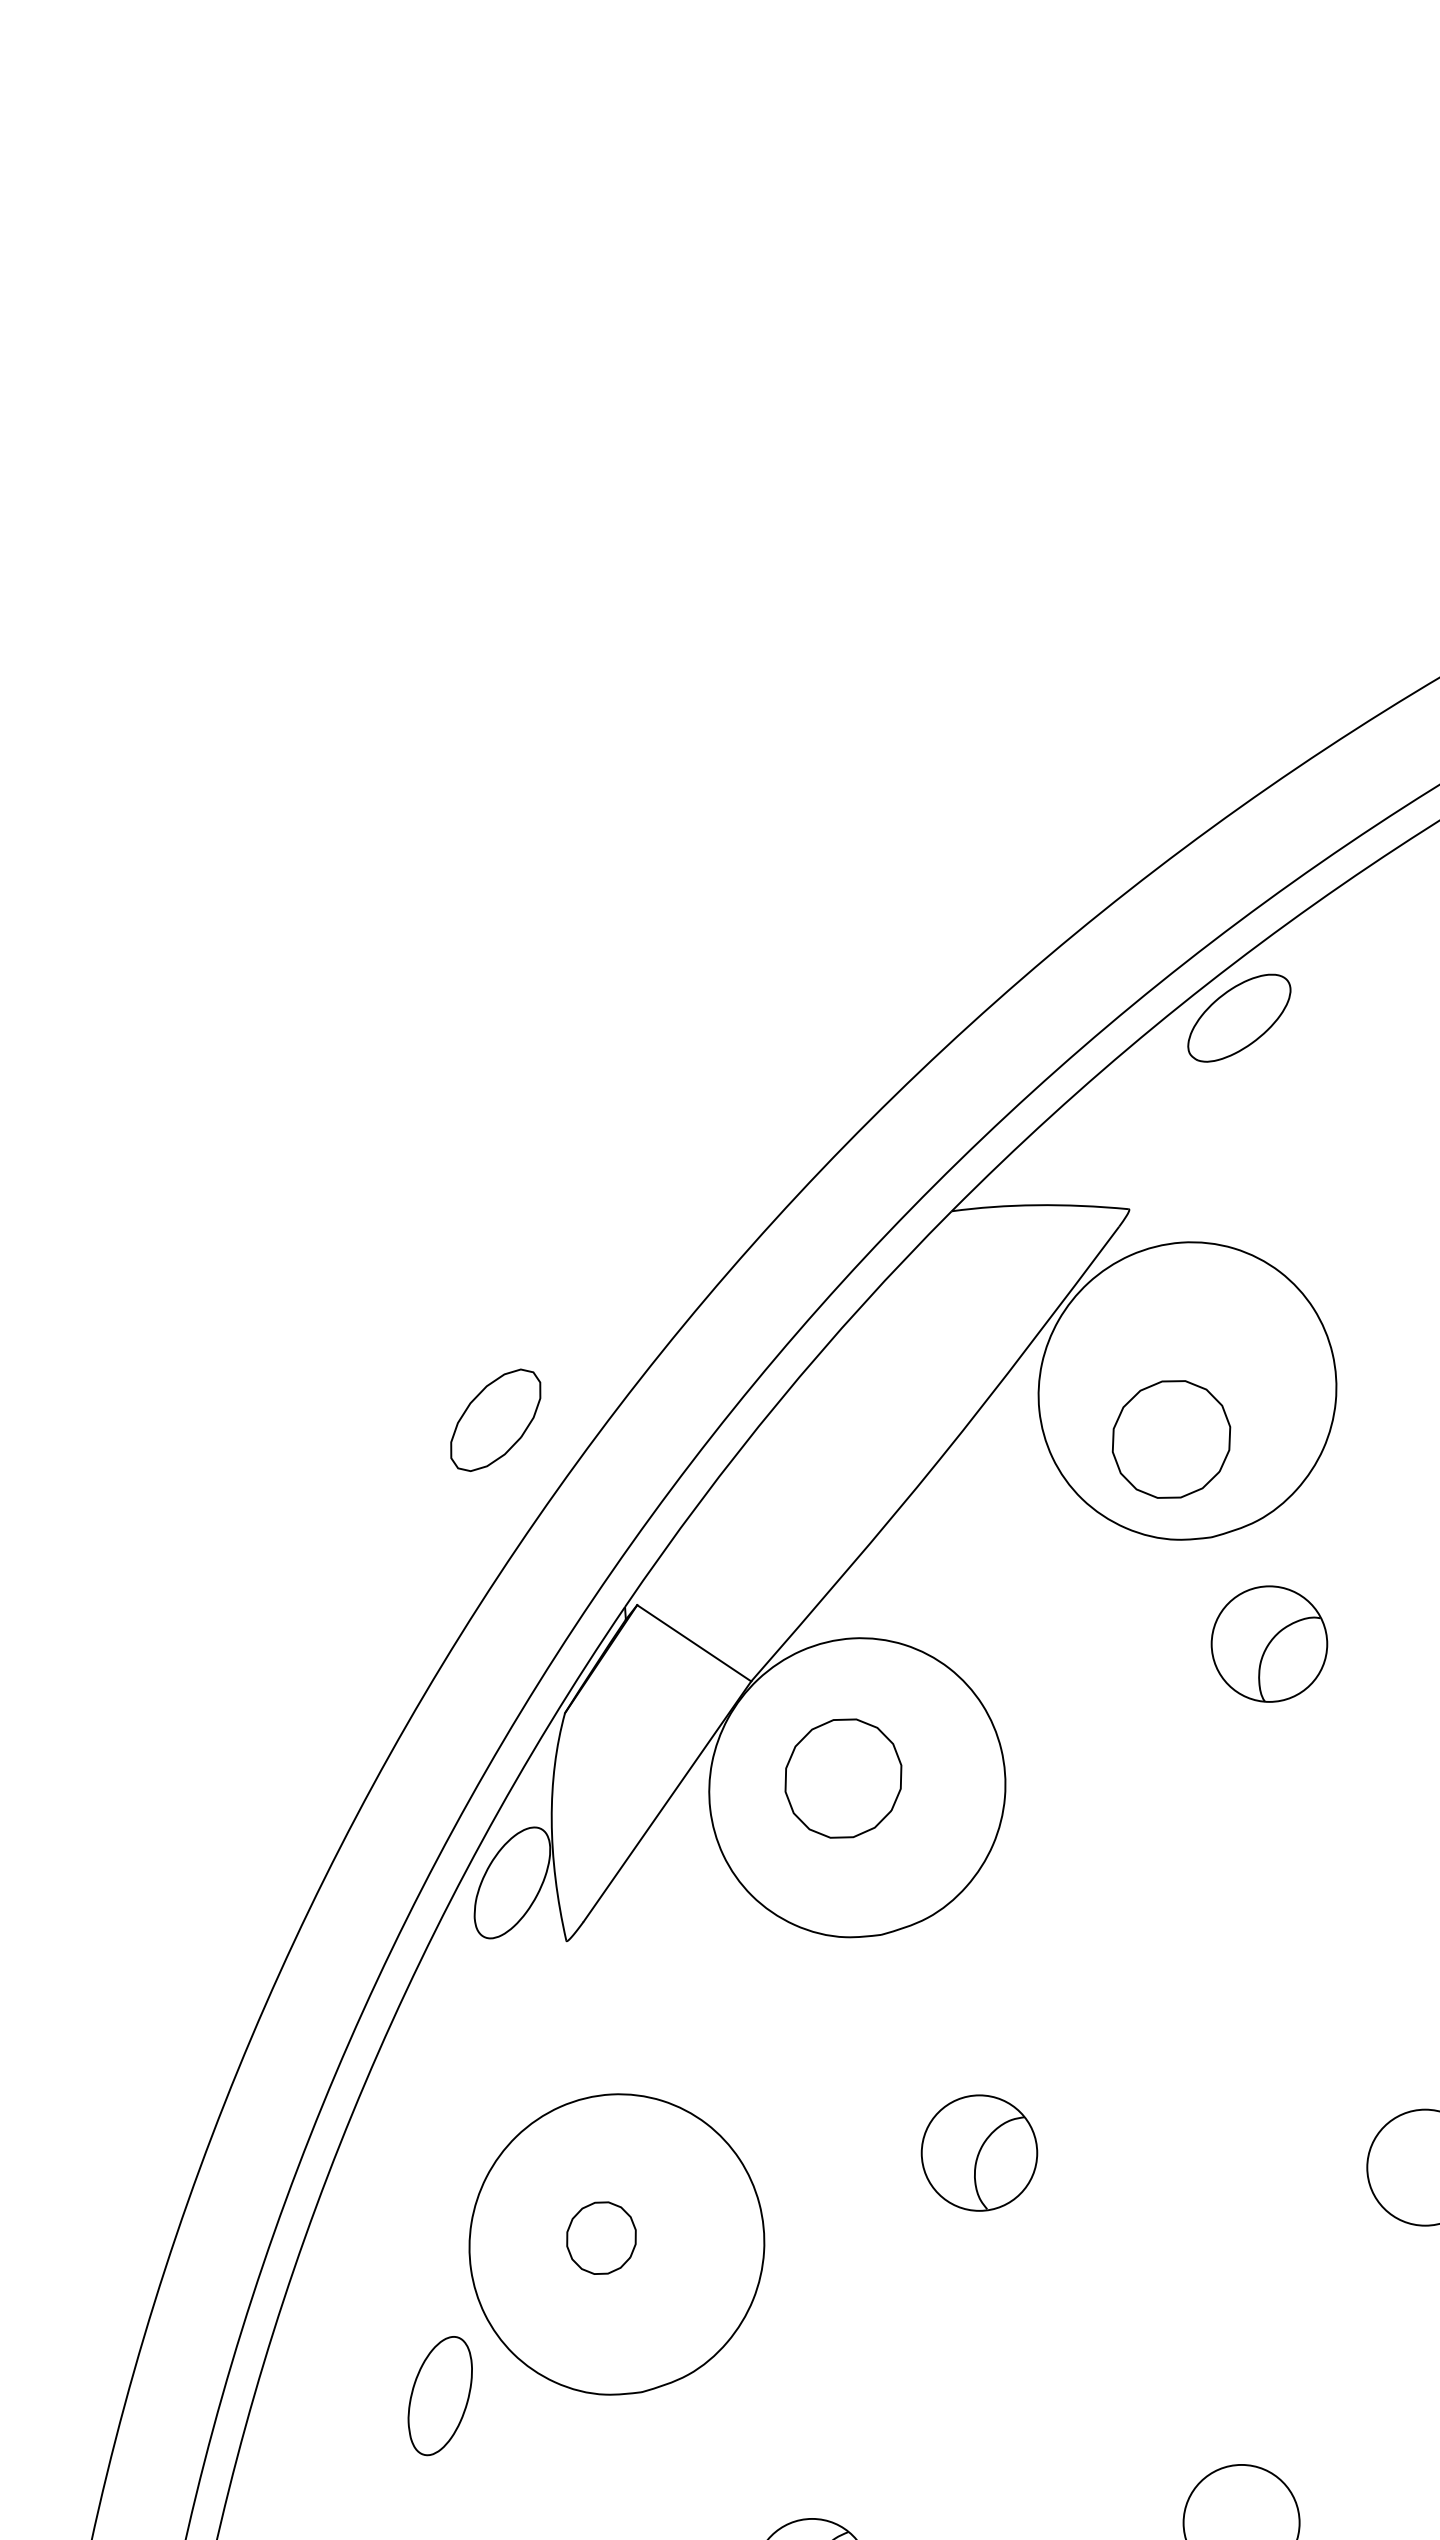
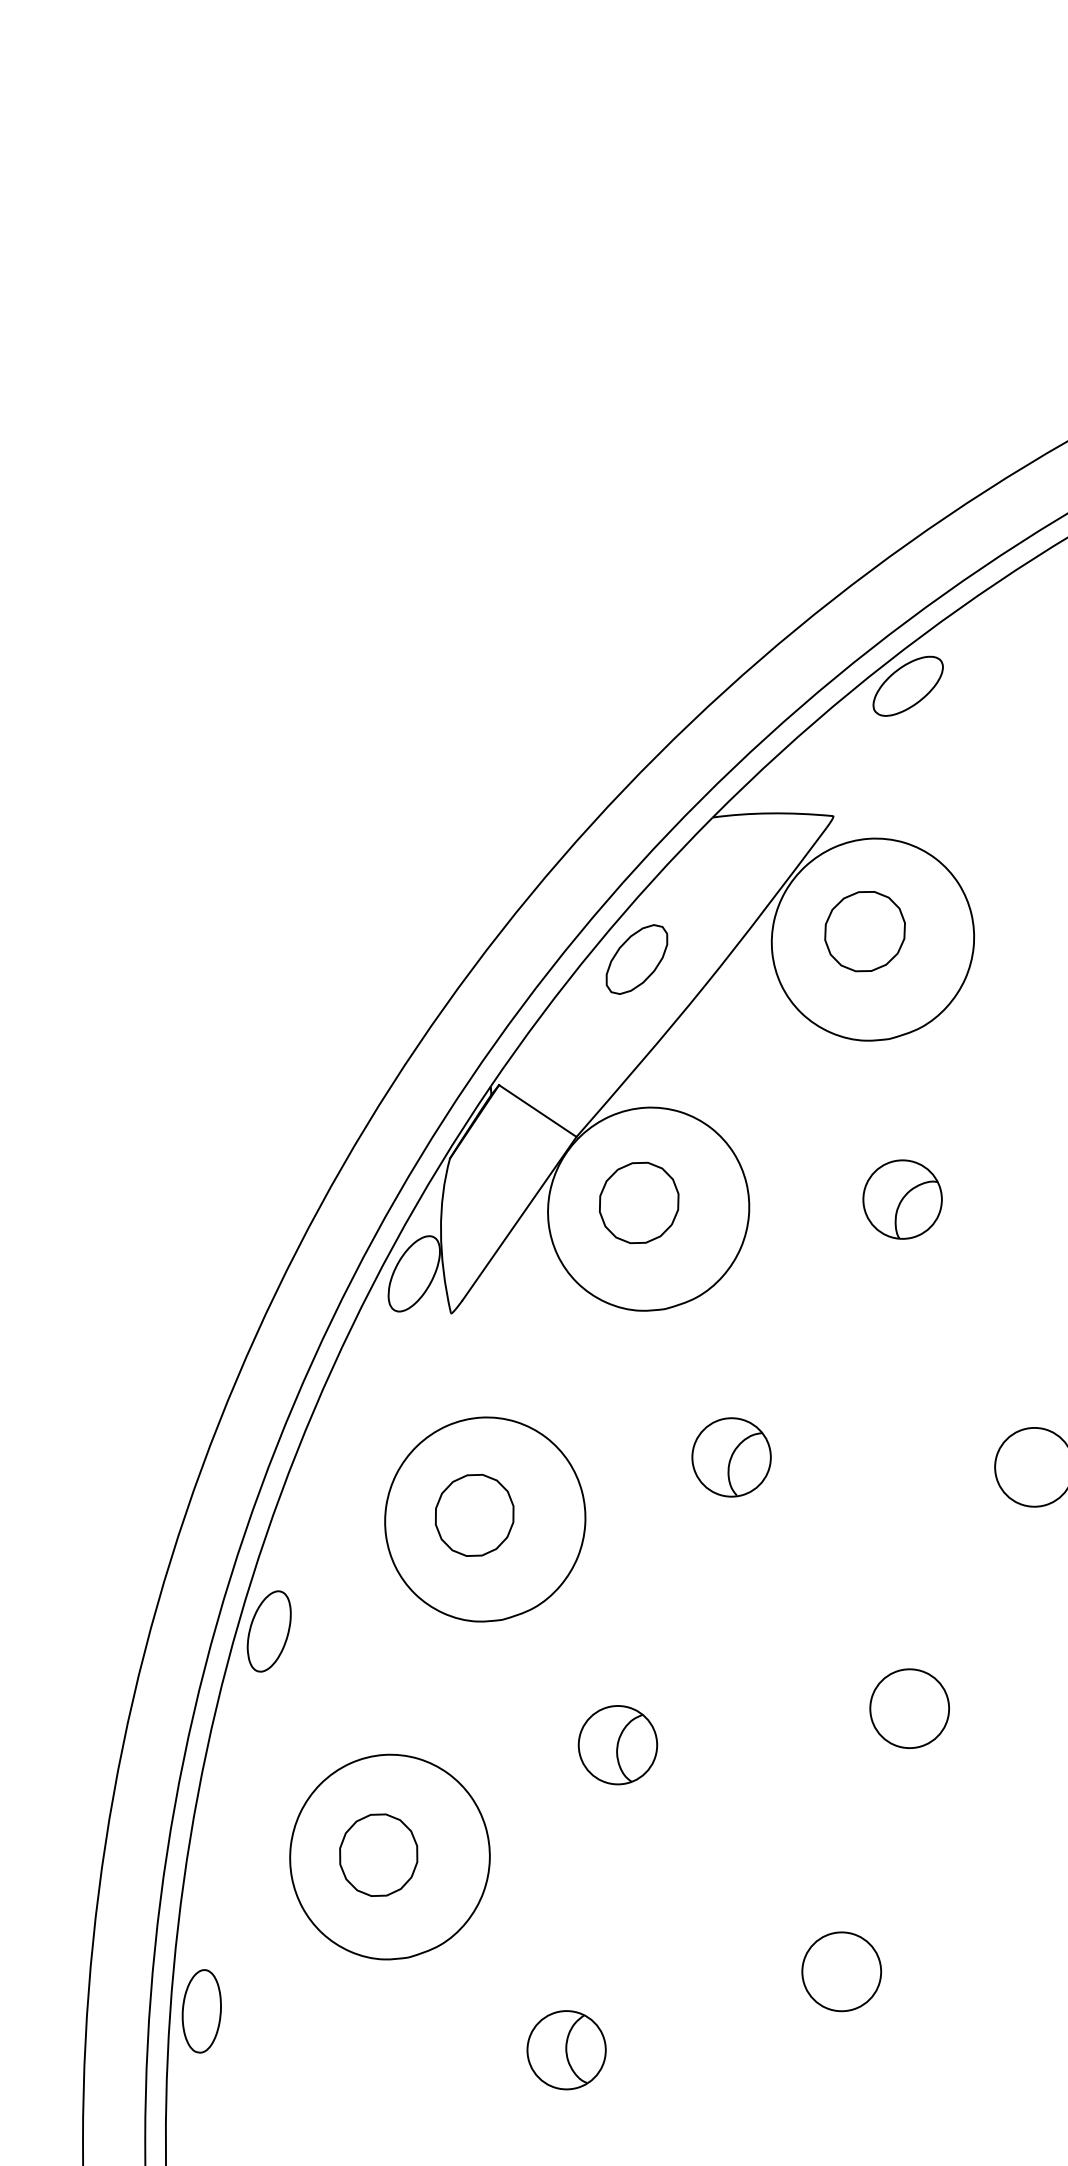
part: (495, 1420) -> (636, 959), moved
part: (1170, 1439) -> (864, 931), moved
part: (1269, 1643) -> (902, 1199), moved
part: (601, 2237) -> (474, 1514), size x1.67
part: (439, 2396) -> (268, 1631), moved

